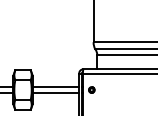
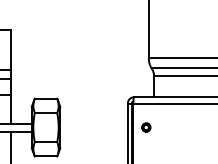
line: (55, 87) -> (93, 123), removed
line: (55, 92) -> (93, 131), removed

